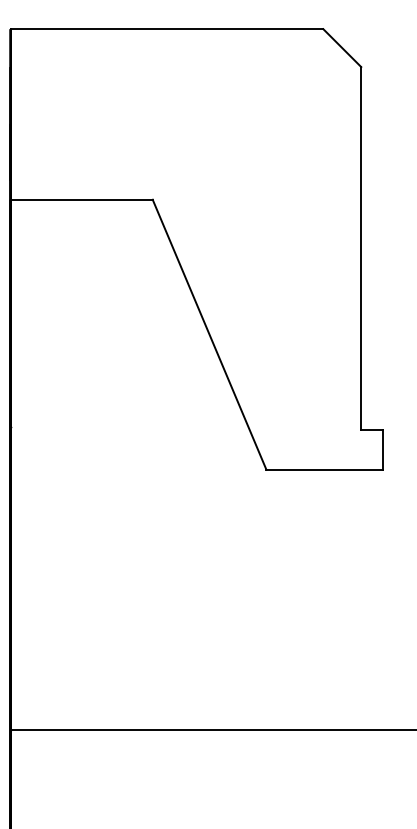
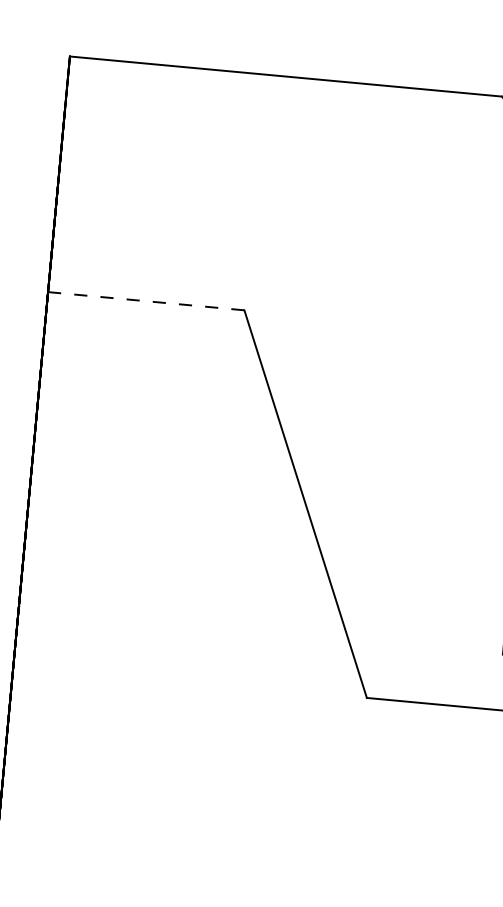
line: (81, 199) -> (146, 300), solid -> dashed

